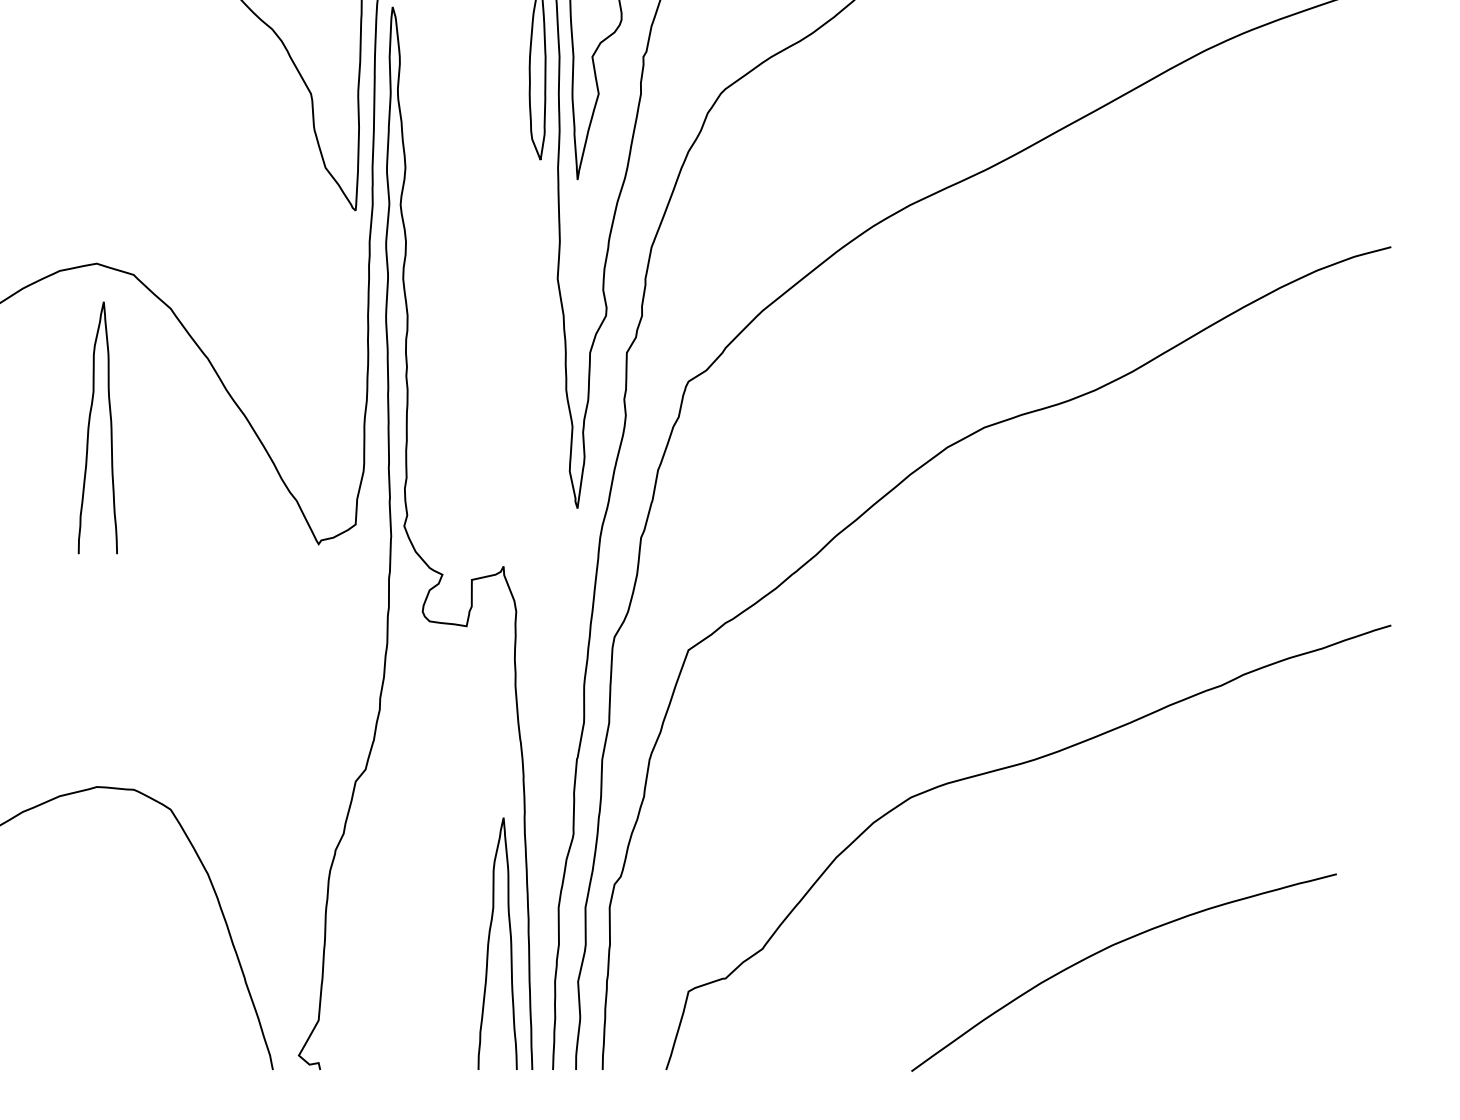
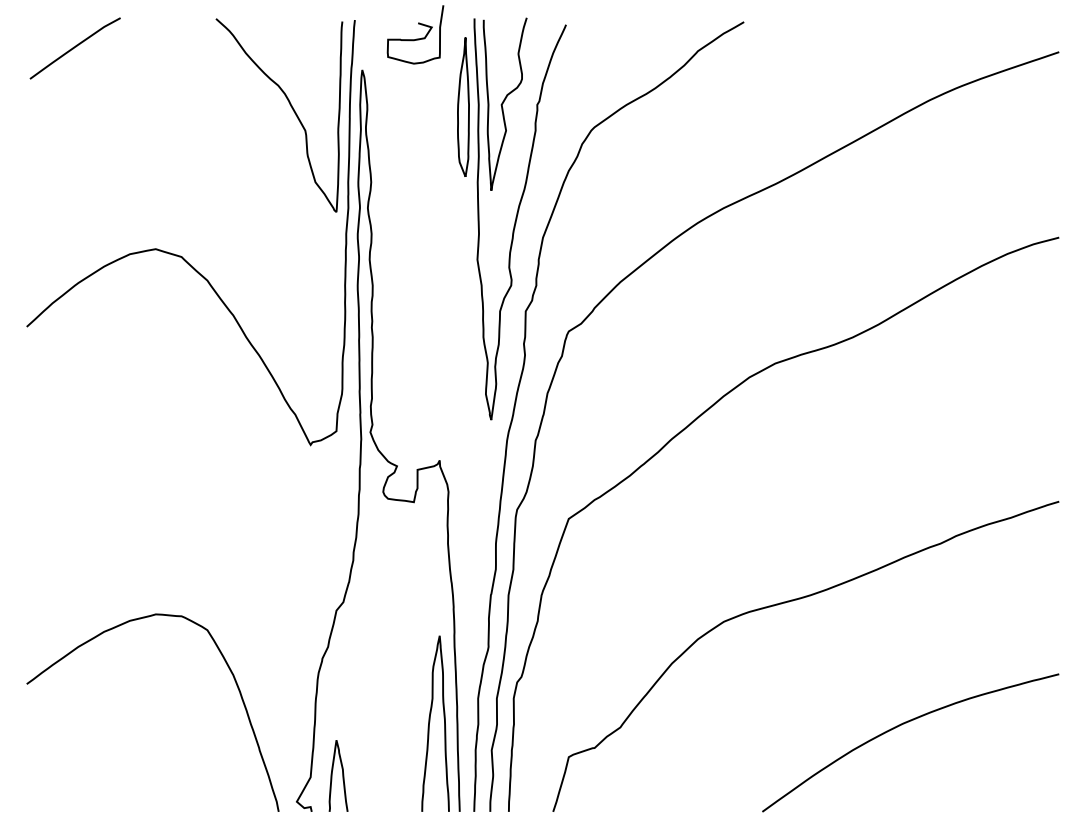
curve: (90, 426) -> (151, 362), removed
curve: (1115, 946) -> (904, 724), moved
curve: (364, 1017) -> (342, 775), added

